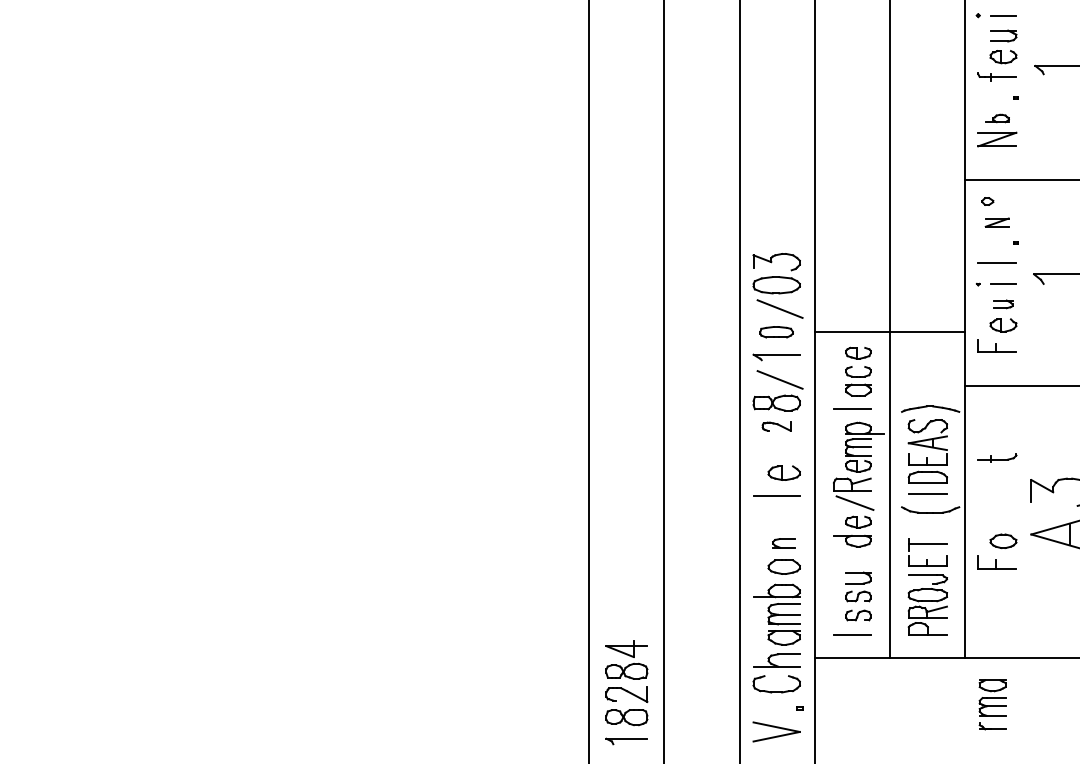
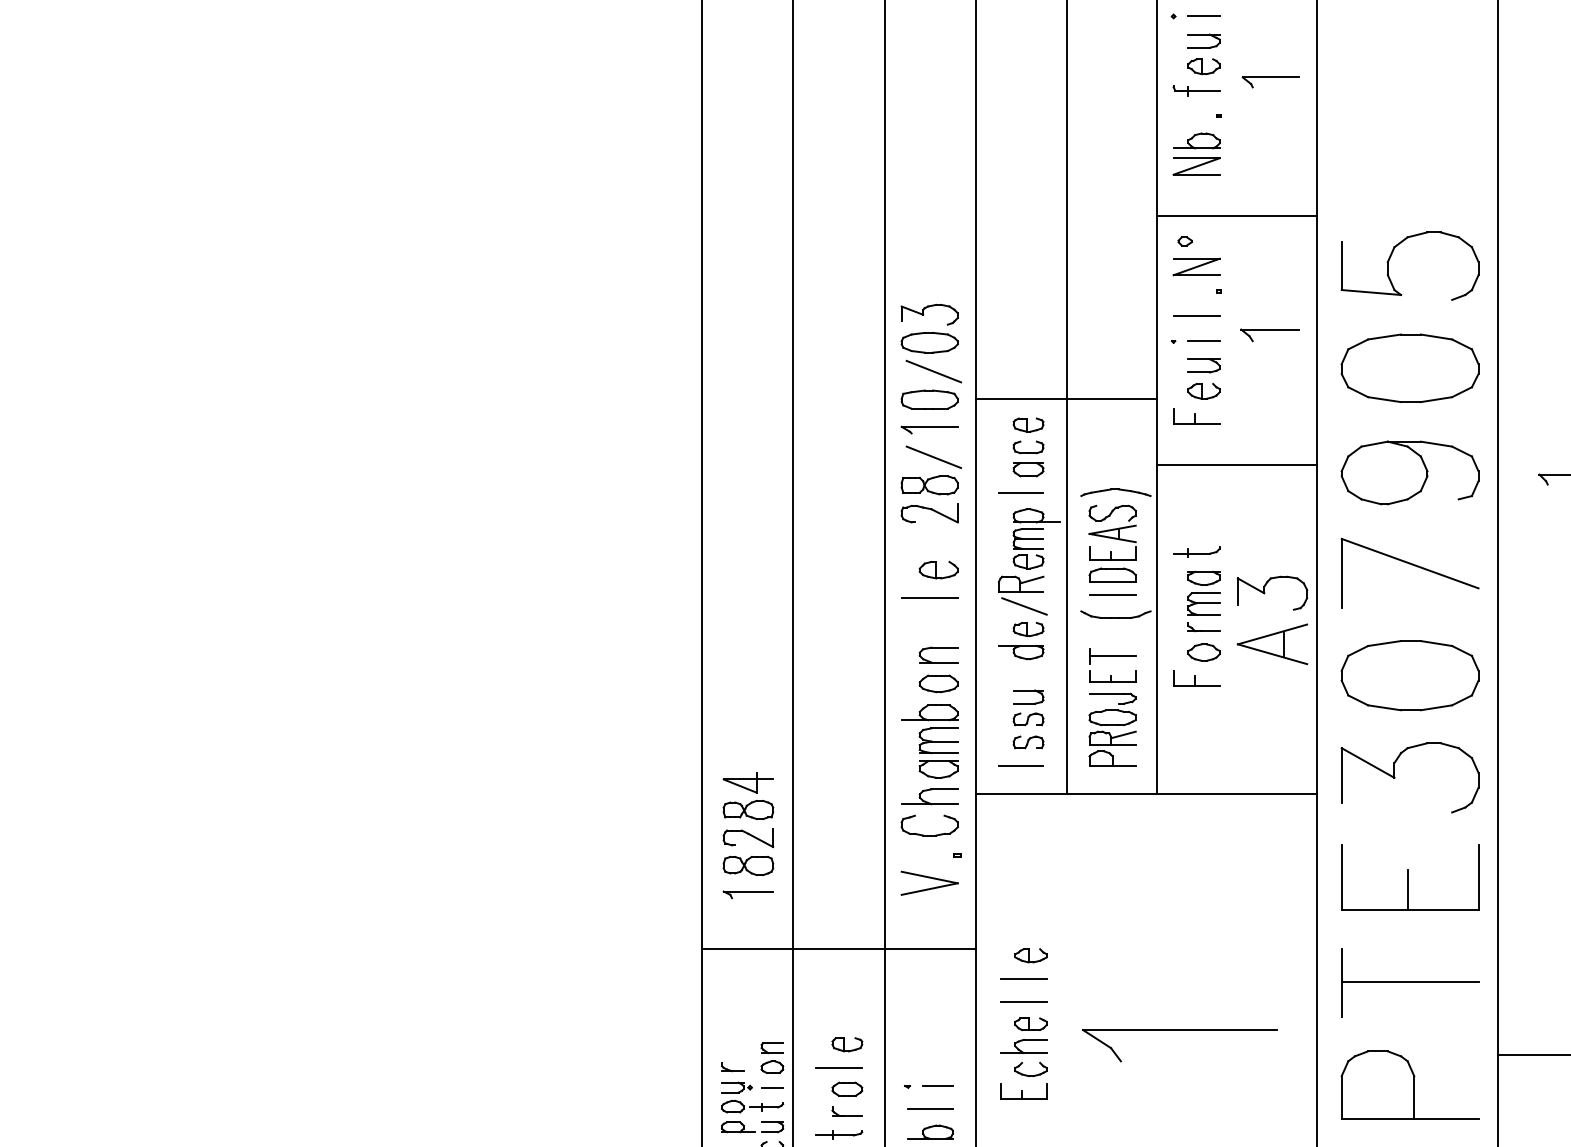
part: (997, 118) -> (1196, 140), size x1.67
part: (997, 222) -> (1196, 266), size x1.67
part: (1002, 304) -> (1203, 365), size x1.43
part: (776, 332) -> (929, 399), size x1.43
part: (776, 426) -> (929, 513), size x1.67
part: (783, 542) -> (938, 654), size x1.43
part: (992, 704) -> (1203, 601), moved

